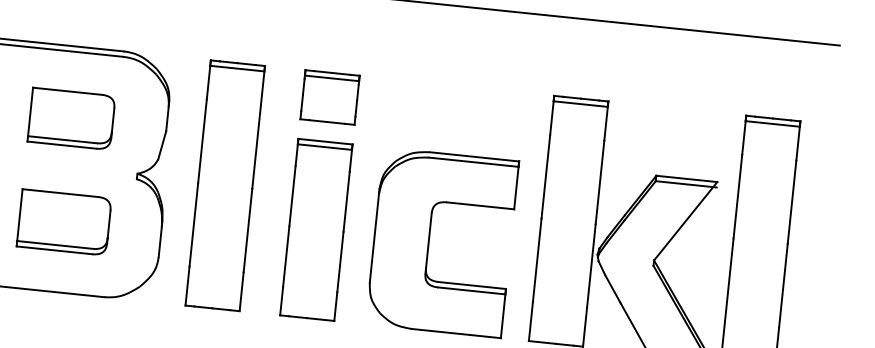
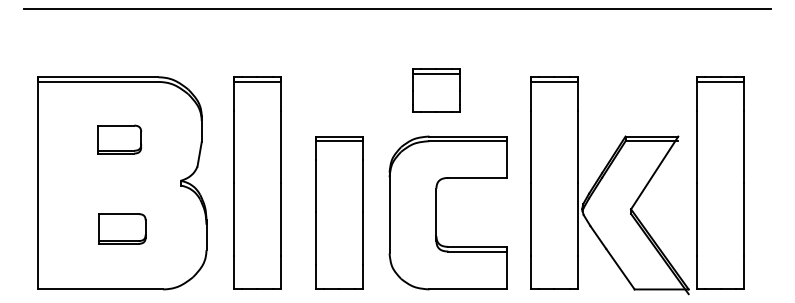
part: (330, 97) -> (436, 90), moved
part: (71, 118) -> (119, 139), size x0.6
part: (64, 221) -> (122, 228), size x0.6

